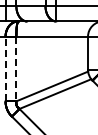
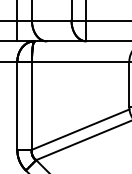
line: (5, 68) -> (17, 105), dashed -> solid
line: (16, 69) -> (32, 106), dashed -> solid

